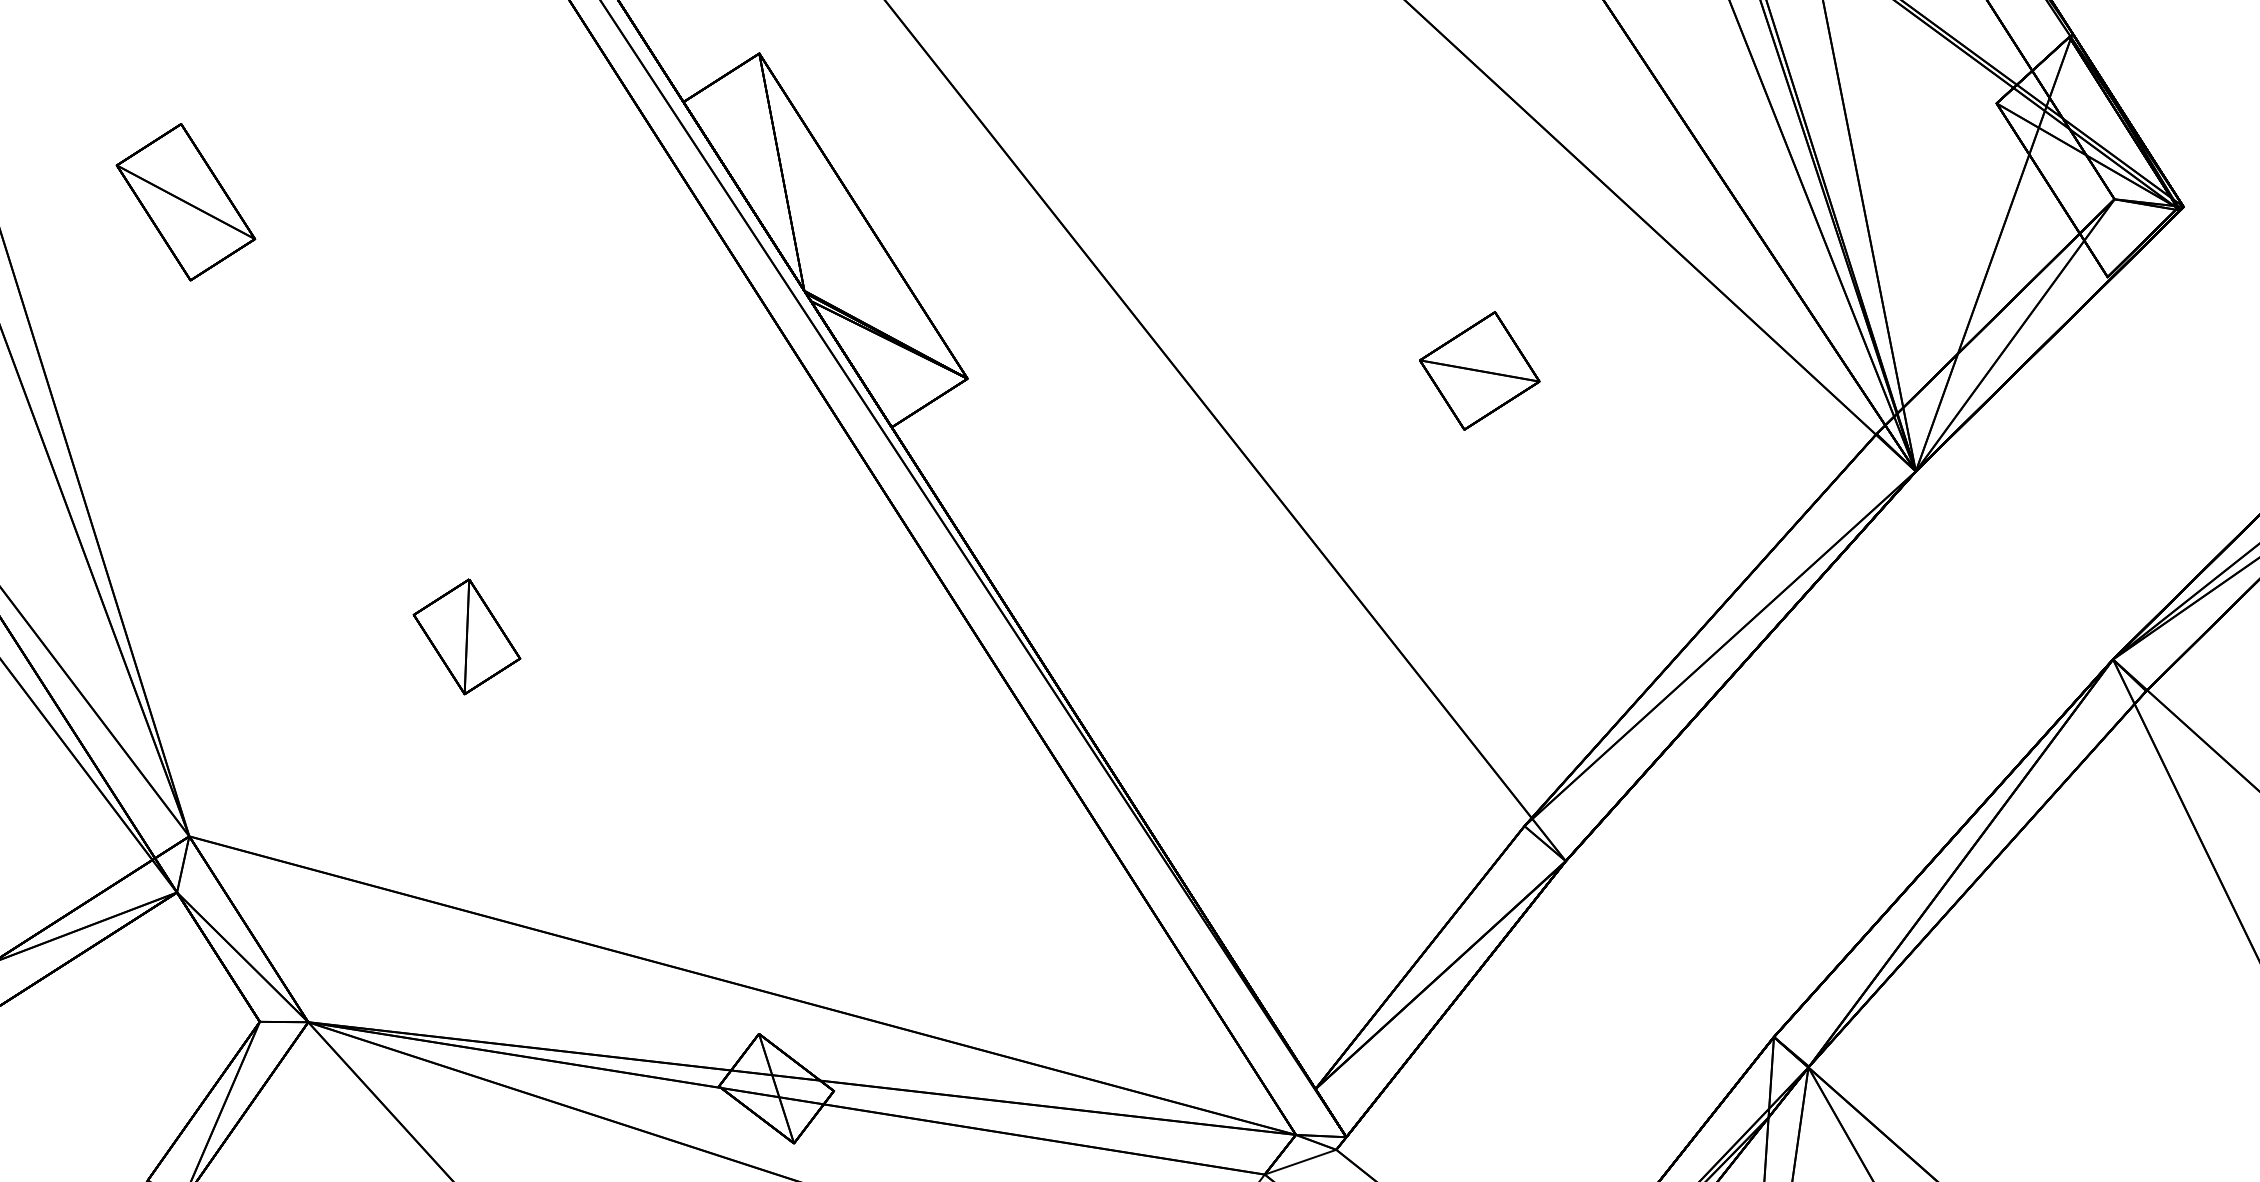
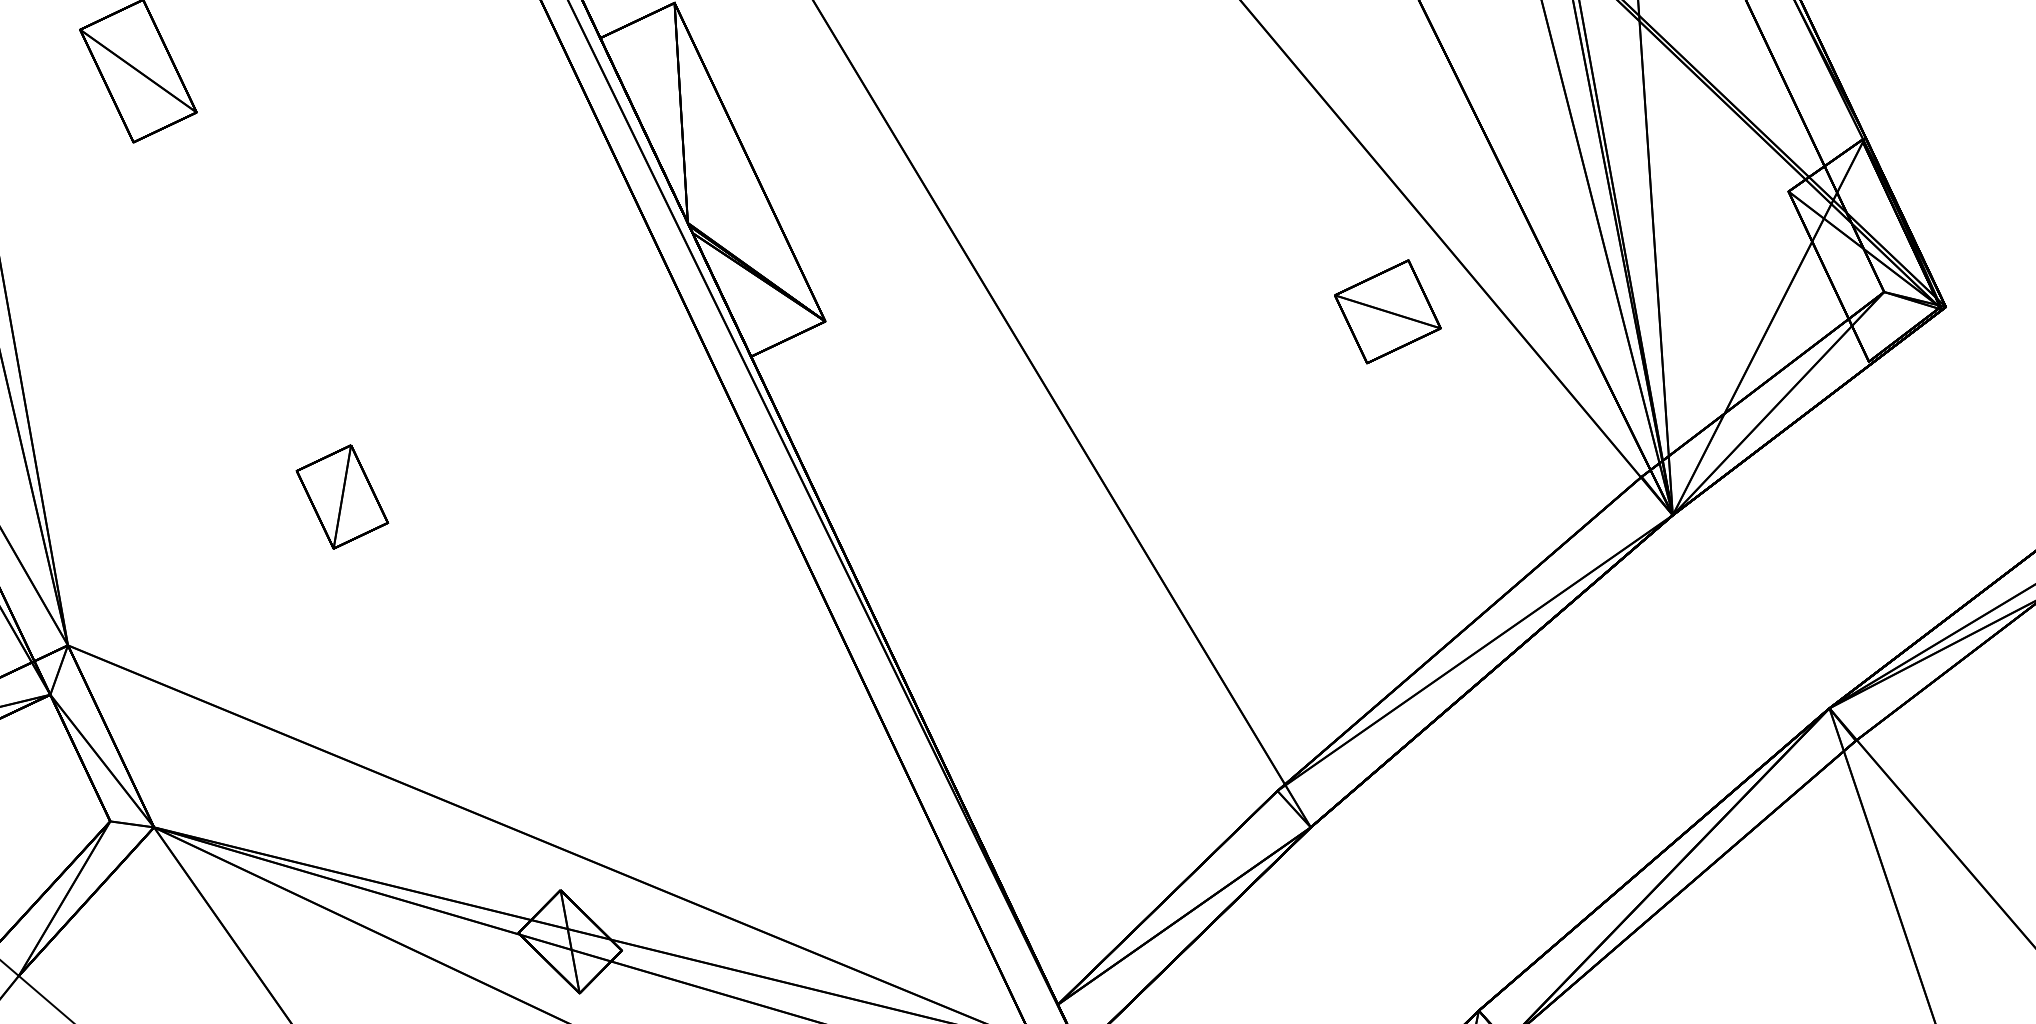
part: (1479, 370) -> (1387, 311), moved

